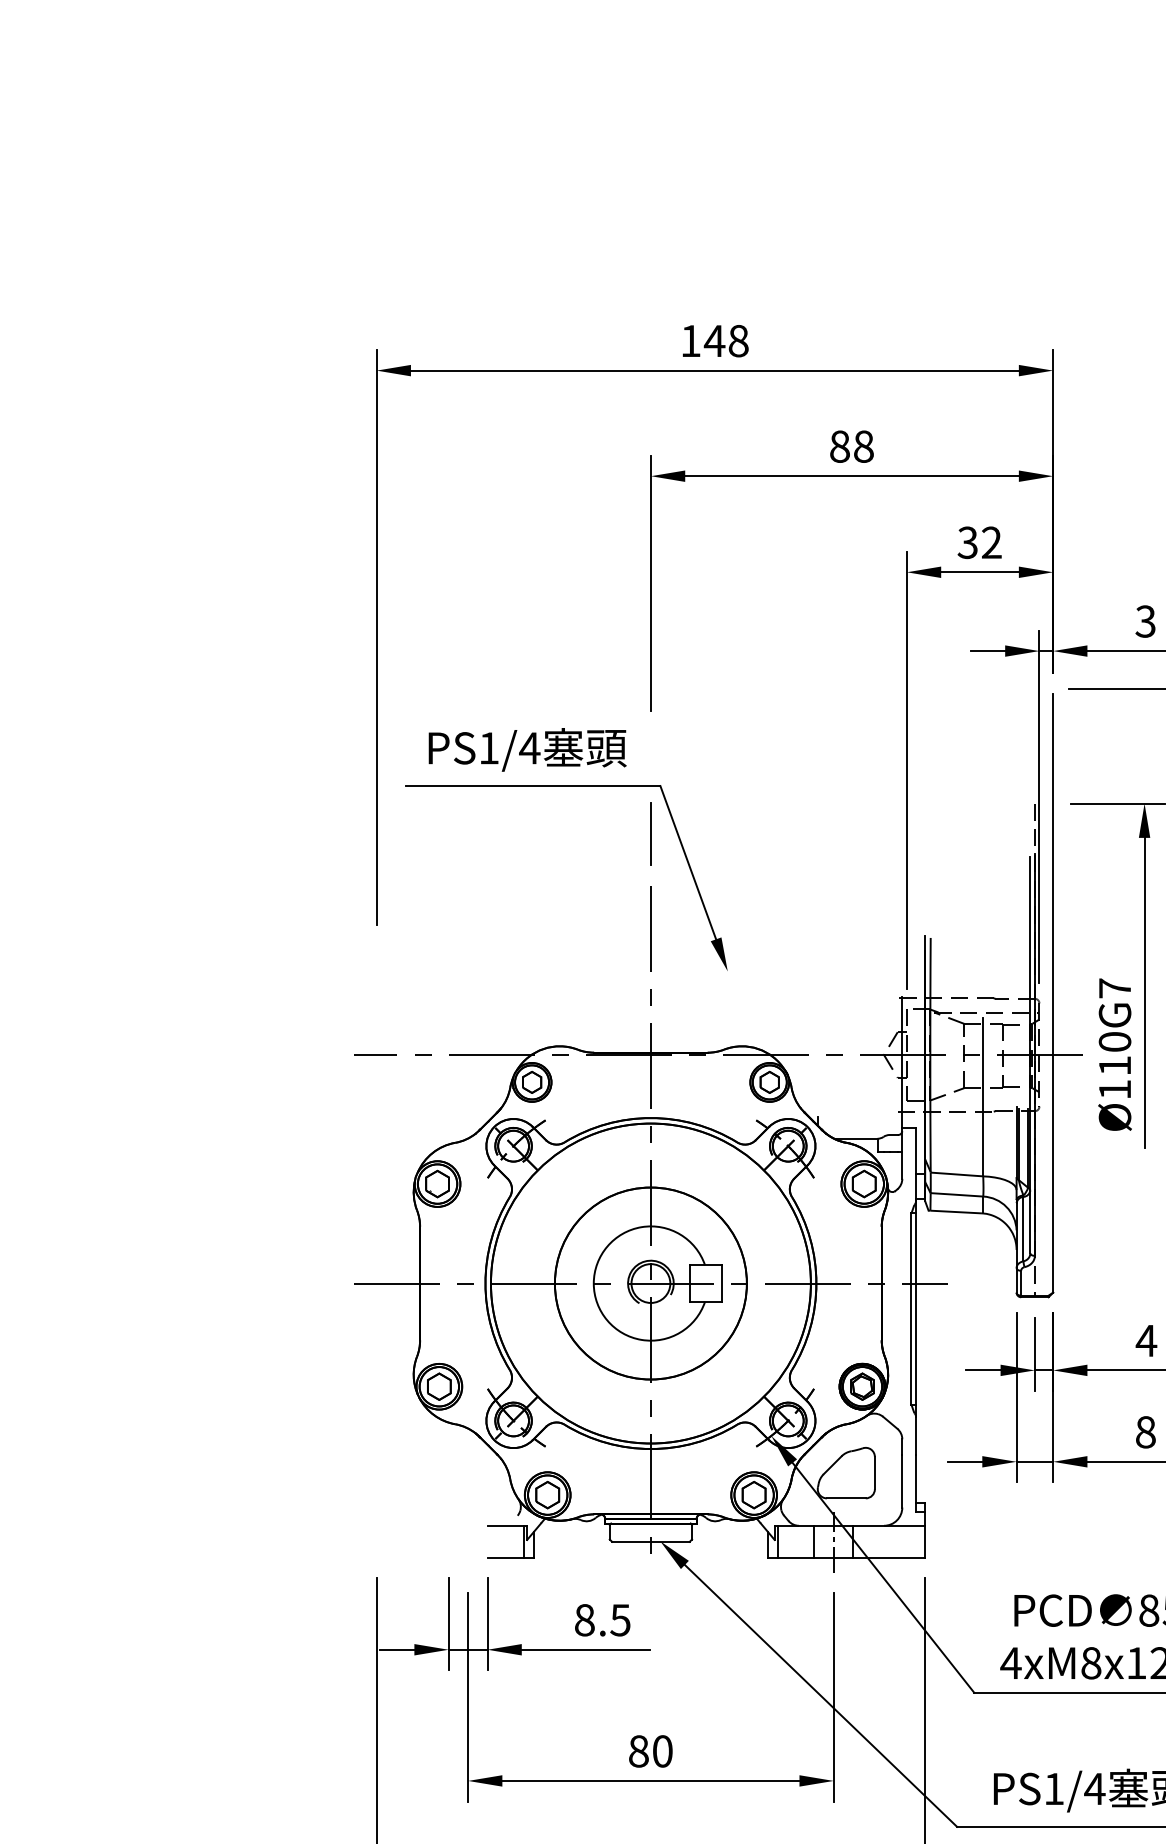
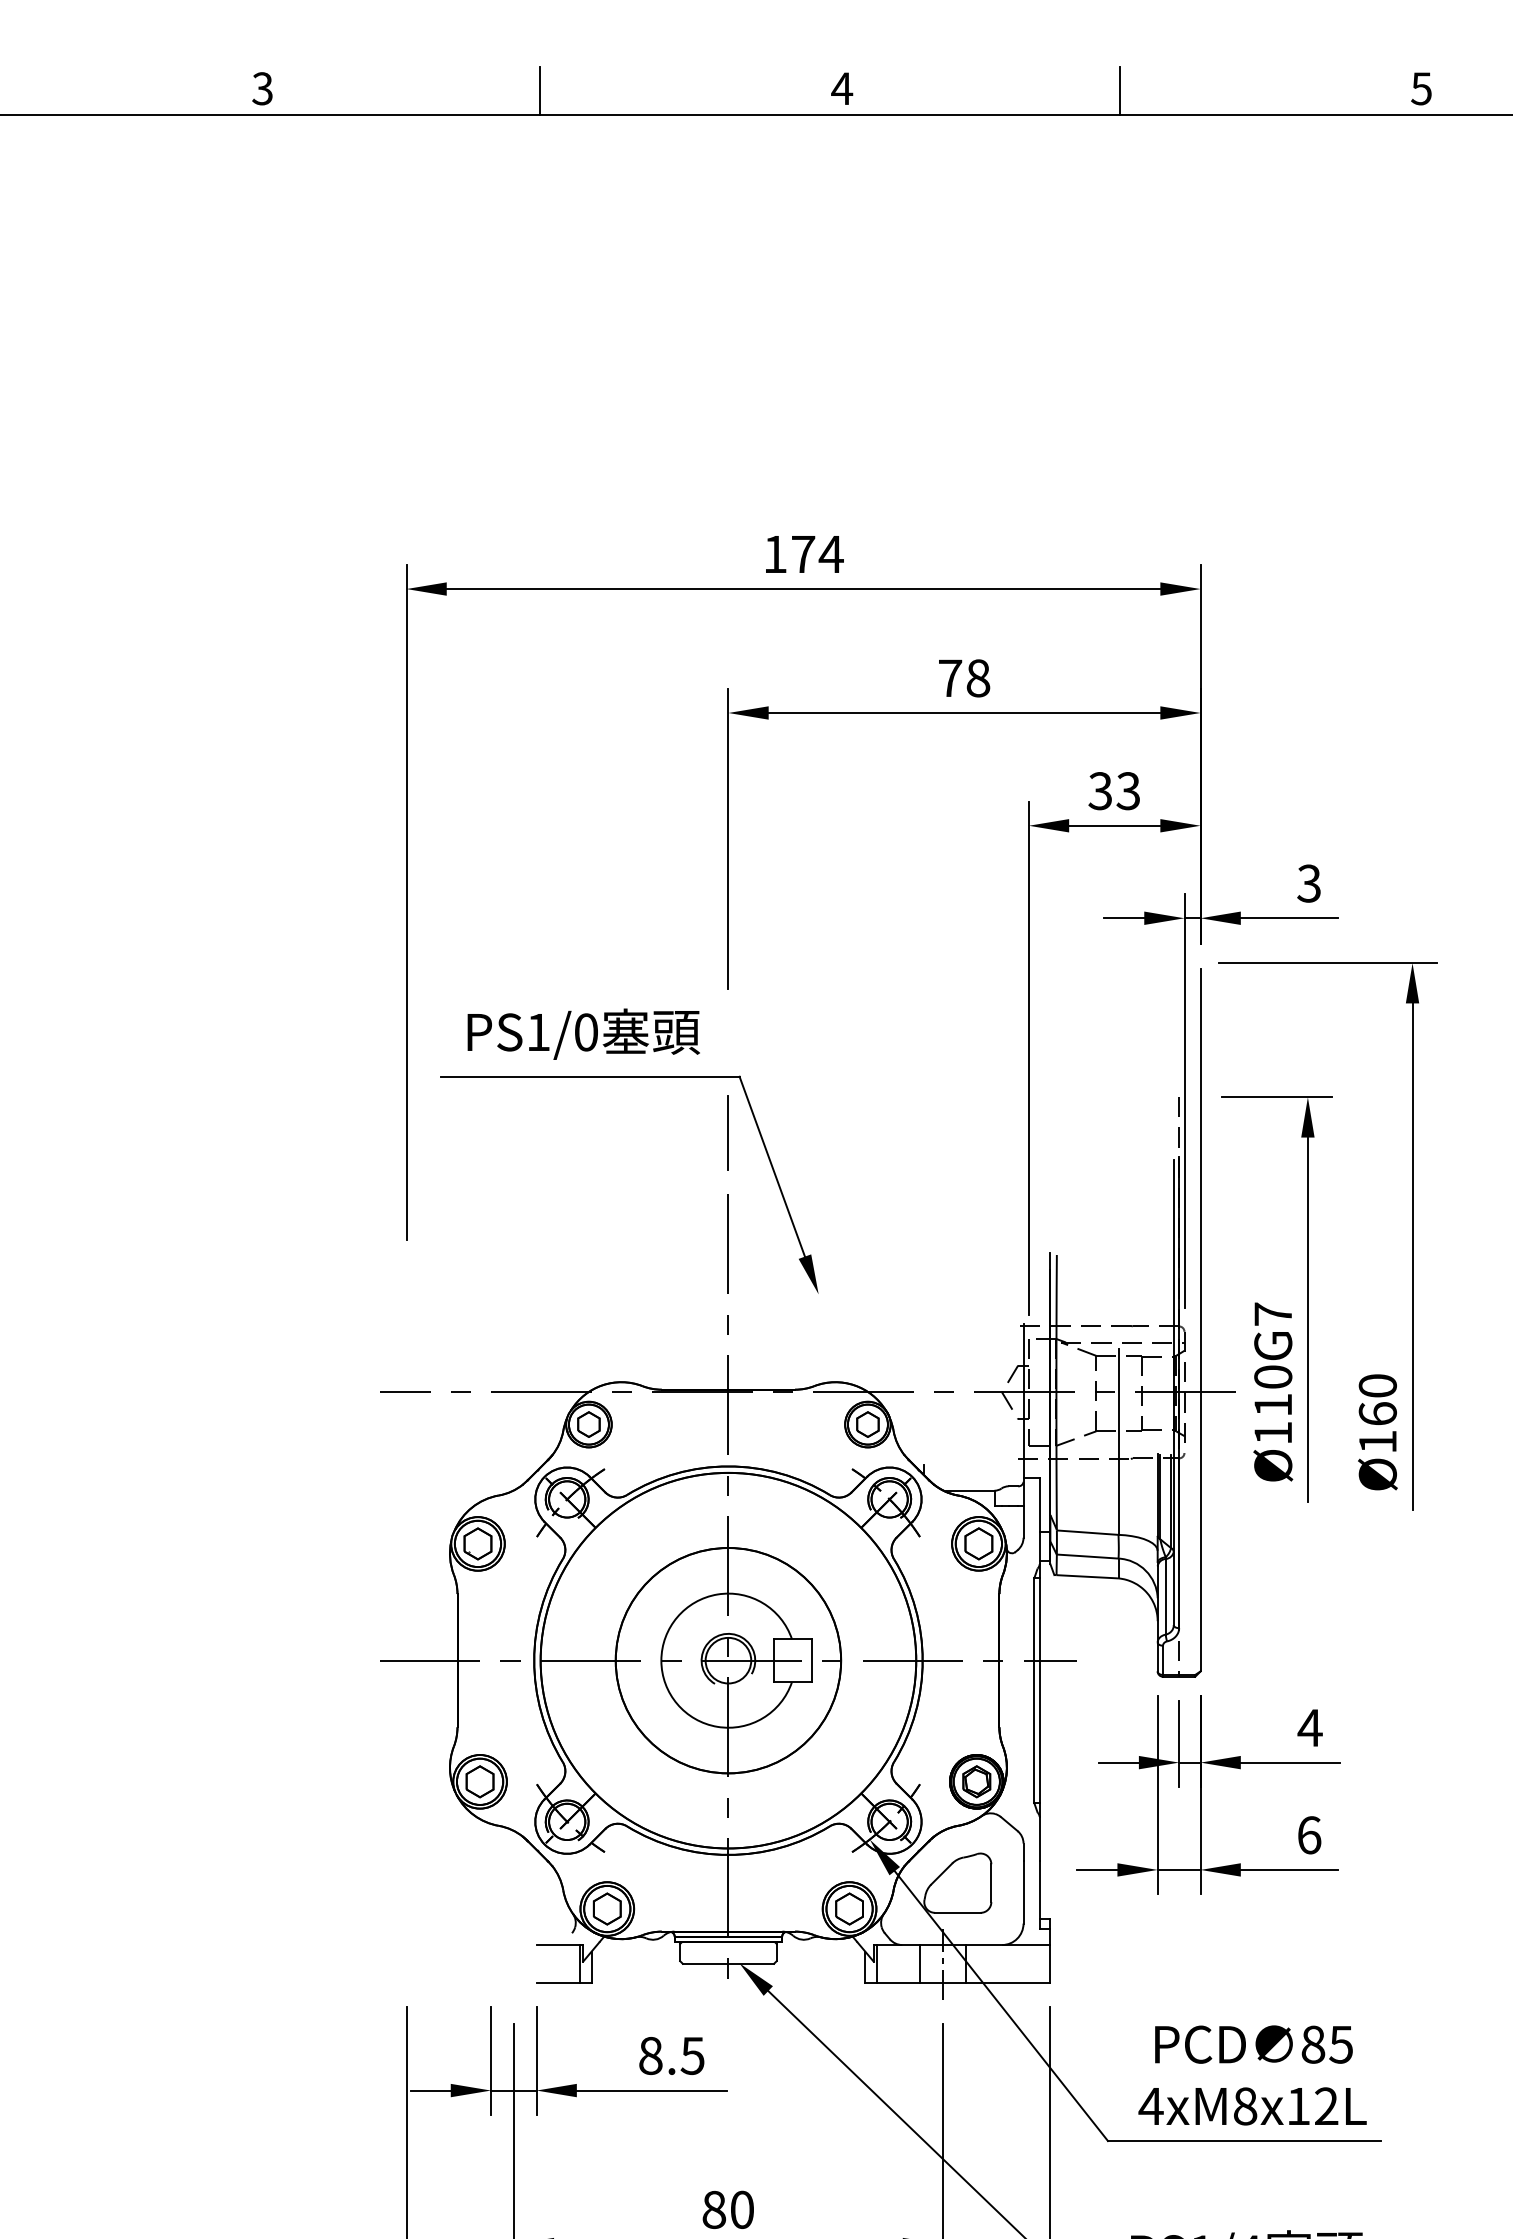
text: (725, 341) -> (816, 554), 148 -> 174
text: (840, 446) -> (950, 678), 88 -> 78
text: (991, 543) -> (1128, 791), 32 -> 33
text: (529, 748) -> (585, 1032), PS1/4 -> PS1/0
text: (1145, 1432) -> (1309, 1835), 8 -> 6

